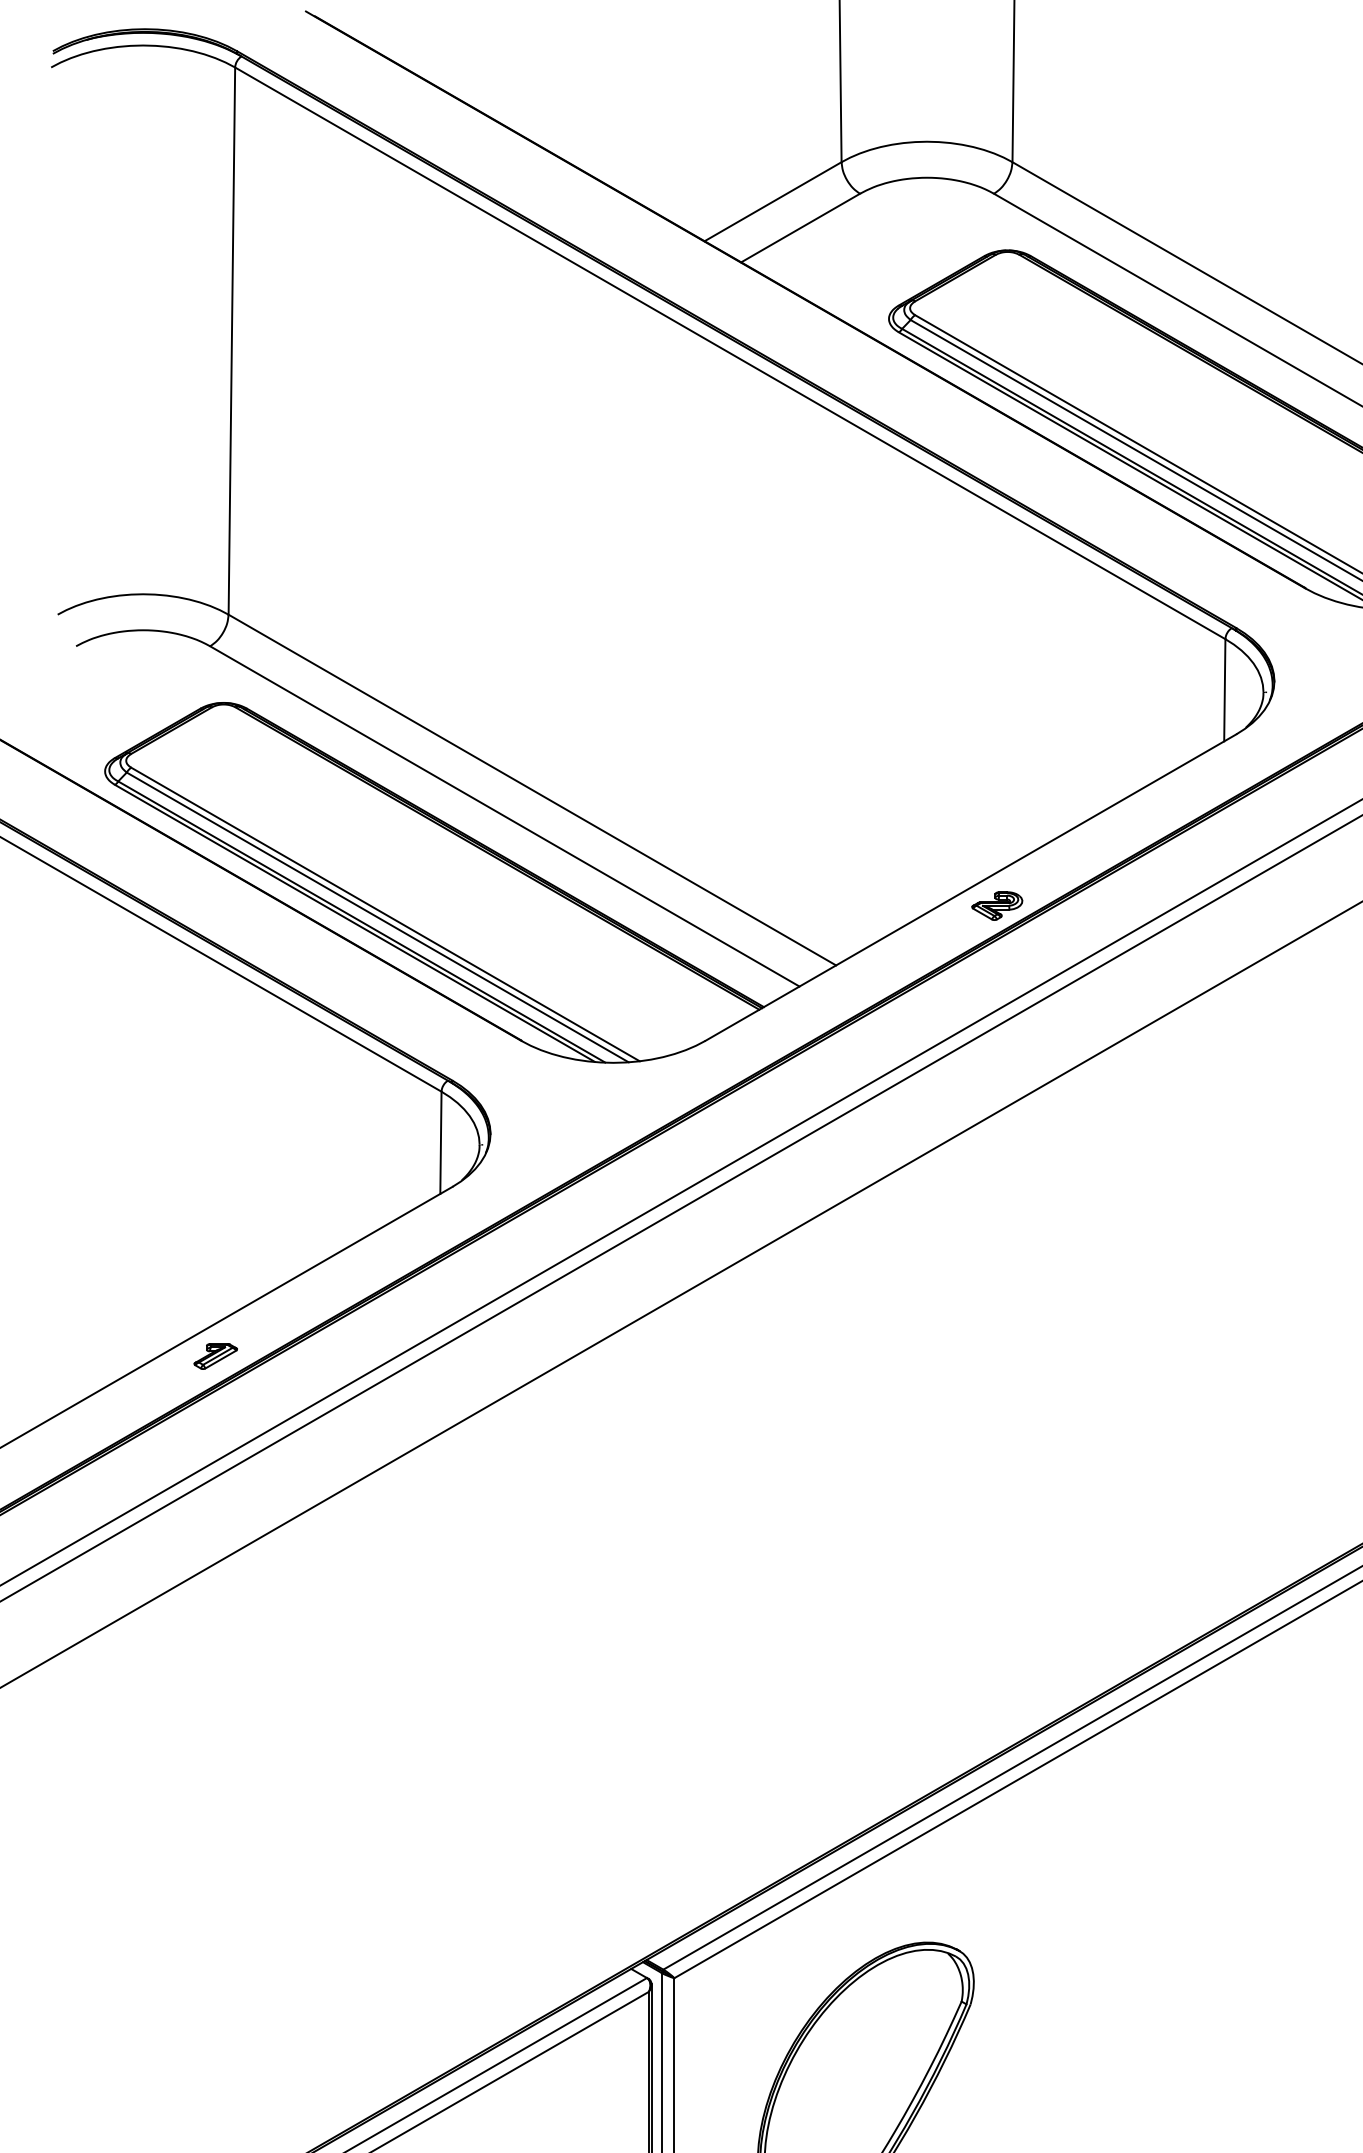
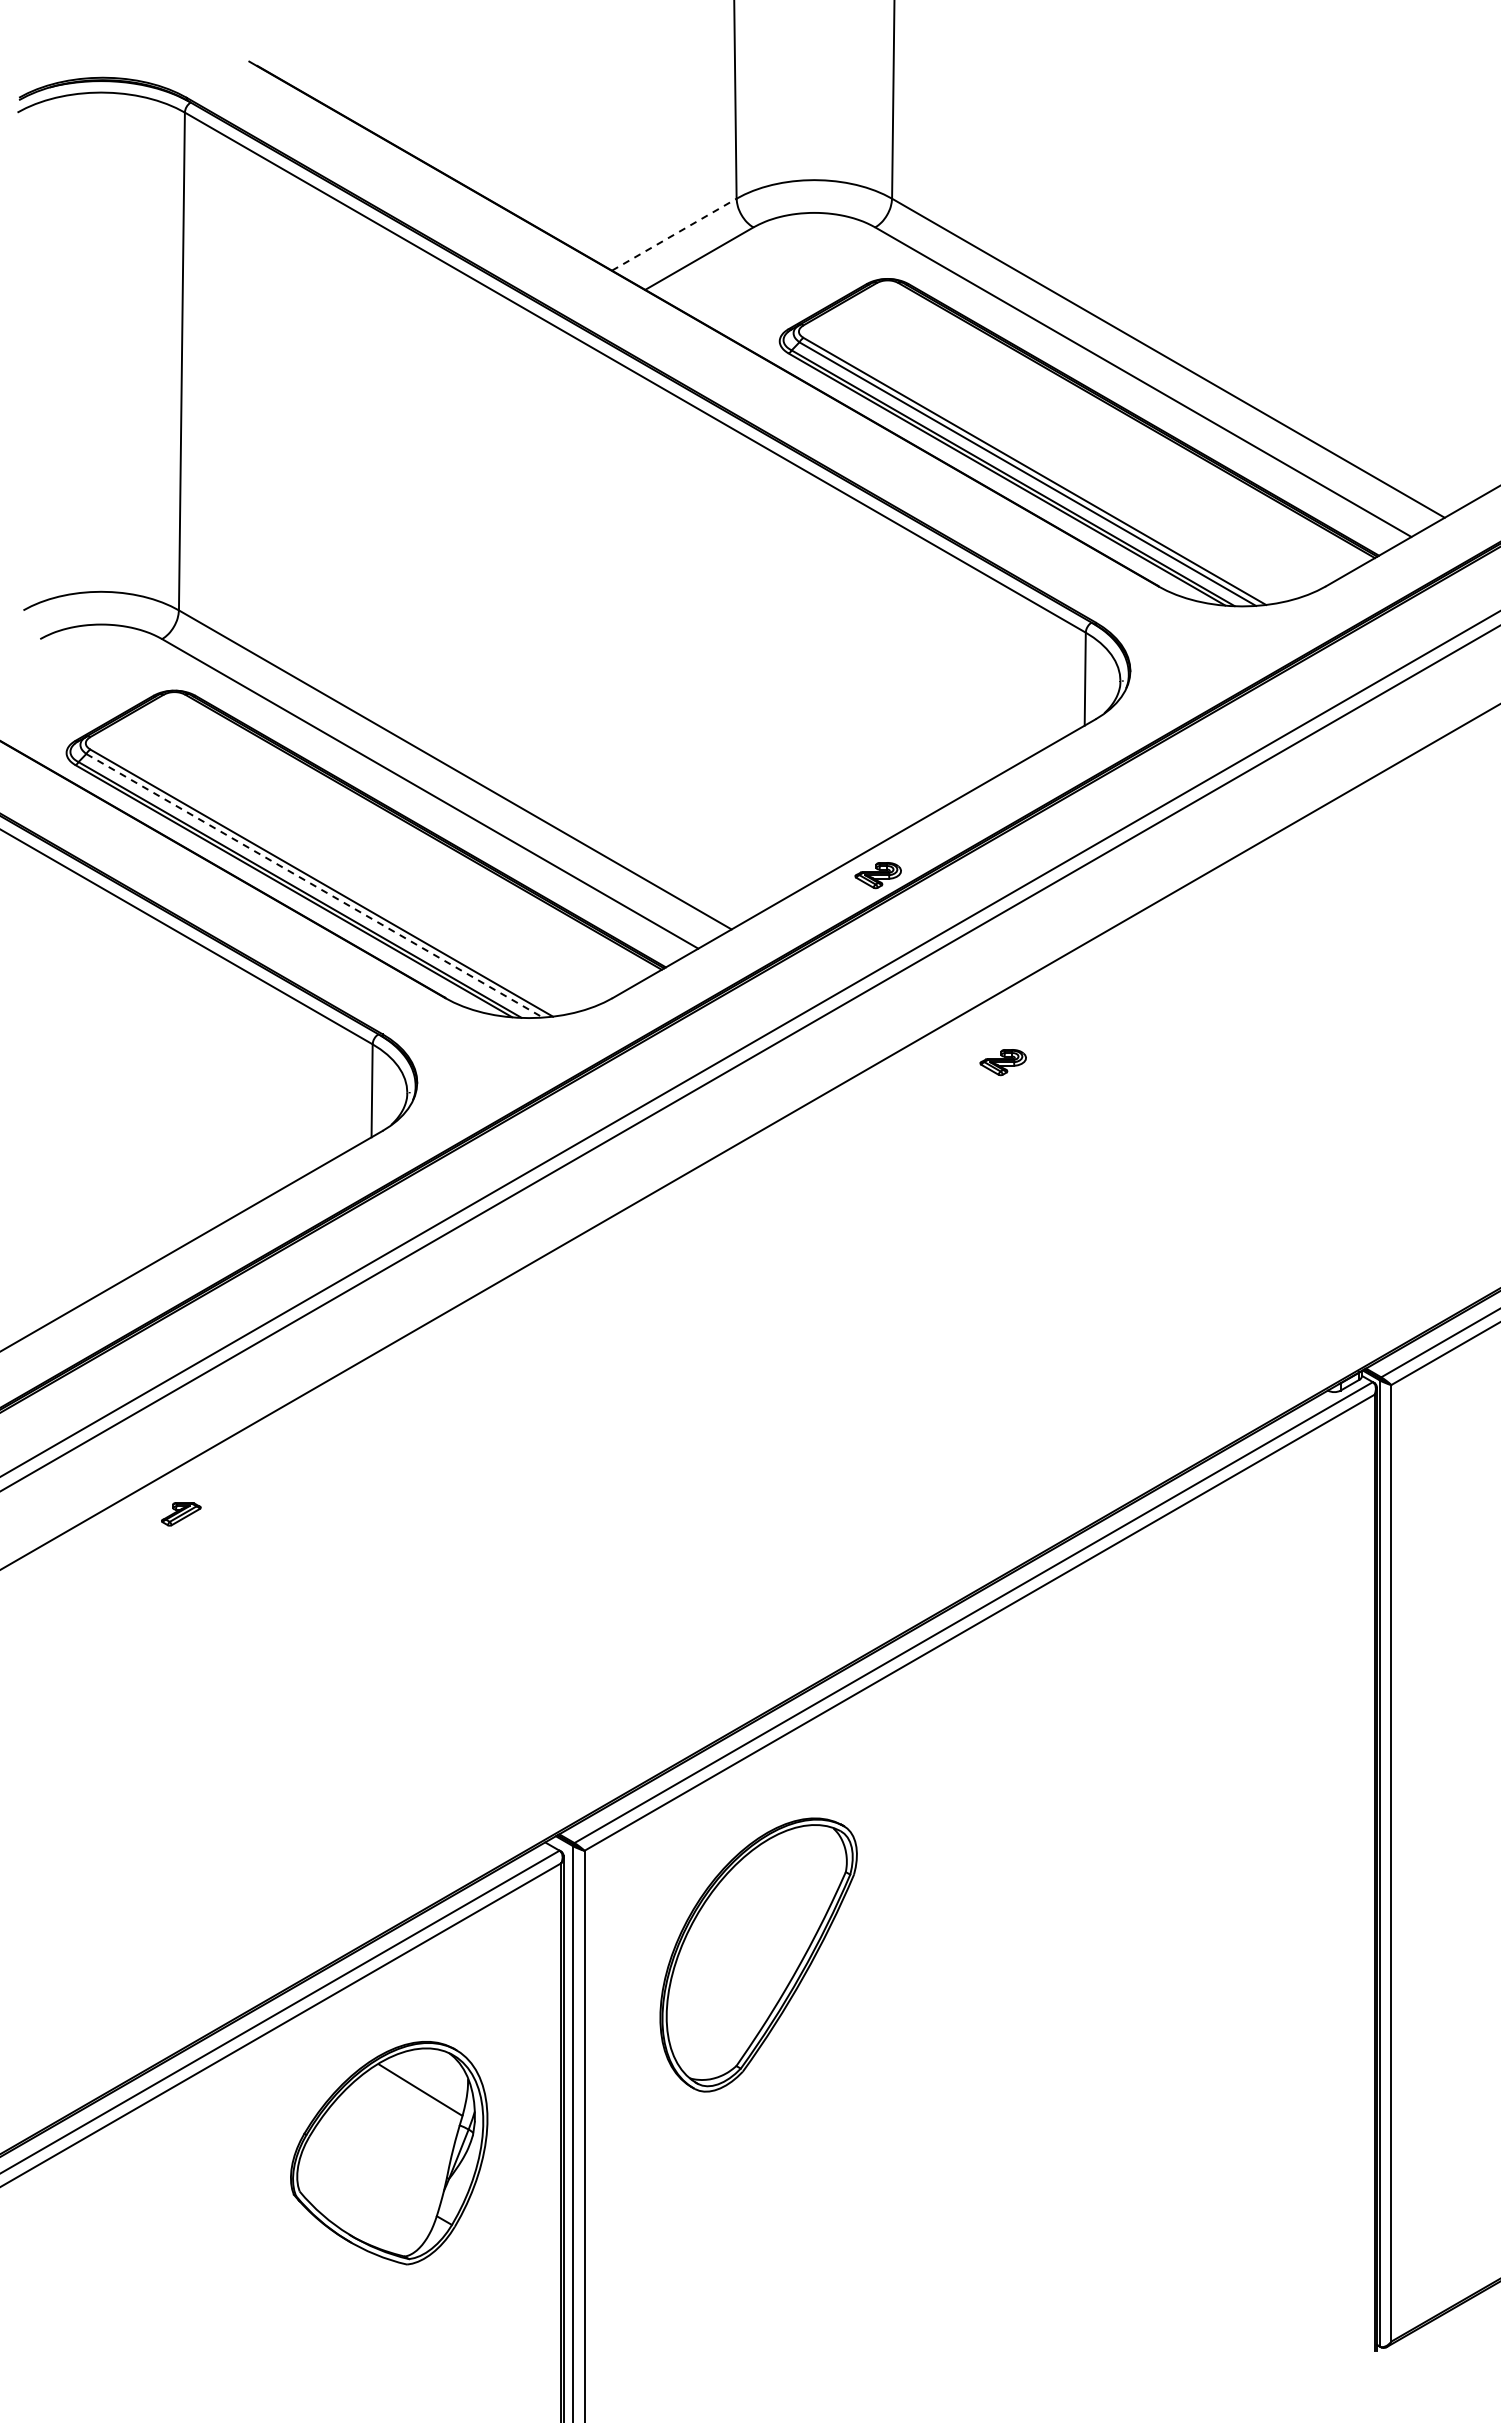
line: (773, 201) -> (674, 234), solid -> dashed
line: (377, 917) -> (314, 885), solid -> dashed
part: (1133, 1111) -> (1002, 1062), added
part: (216, 1356) -> (181, 1514), moved

